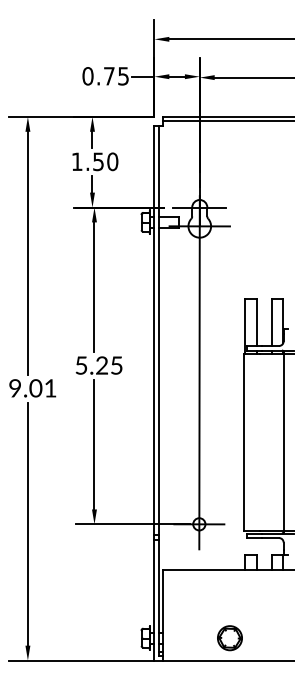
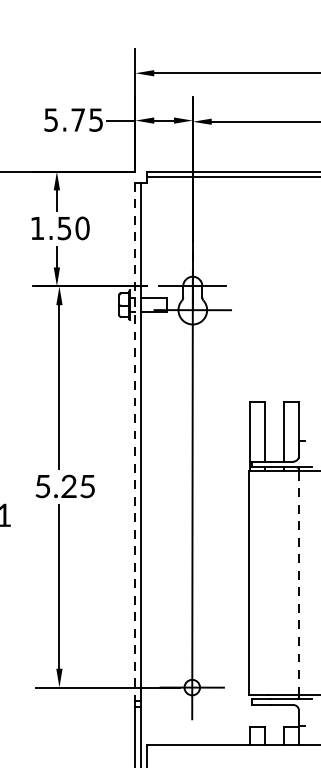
text: (87, 76) -> (50, 120), 0.75 -> 5.75
line: (154, 330) -> (135, 442), solid -> dashed
line: (283, 441) -> (298, 582), solid -> dashed

